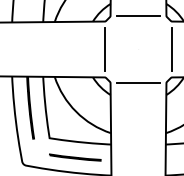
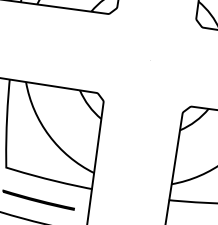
line: (138, 15) -> (156, 12), removed
line: (104, 49) -> (101, 53), removed
line: (172, 49) -> (198, 67), removed
line: (138, 83) -> (143, 108), removed

